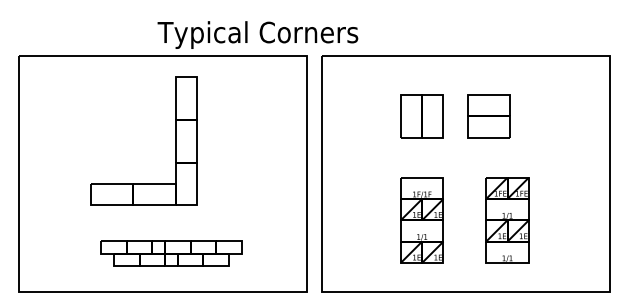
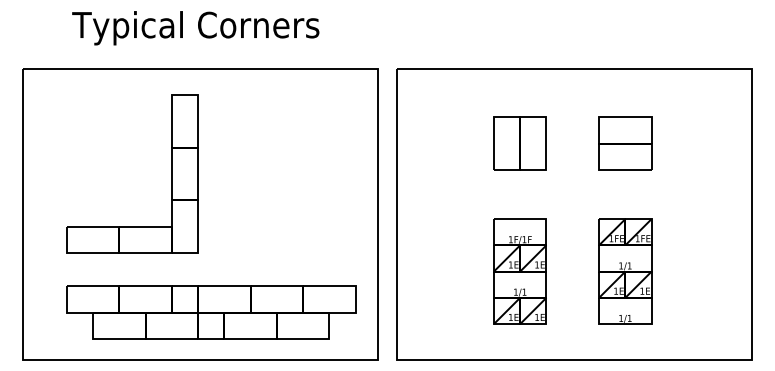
text: (257, 35) -> (195, 28), moved
part: (488, 116) -> (625, 143), moved
part: (175, 140) -> (171, 173), moved
part: (171, 253) -> (211, 312), size x1.67

